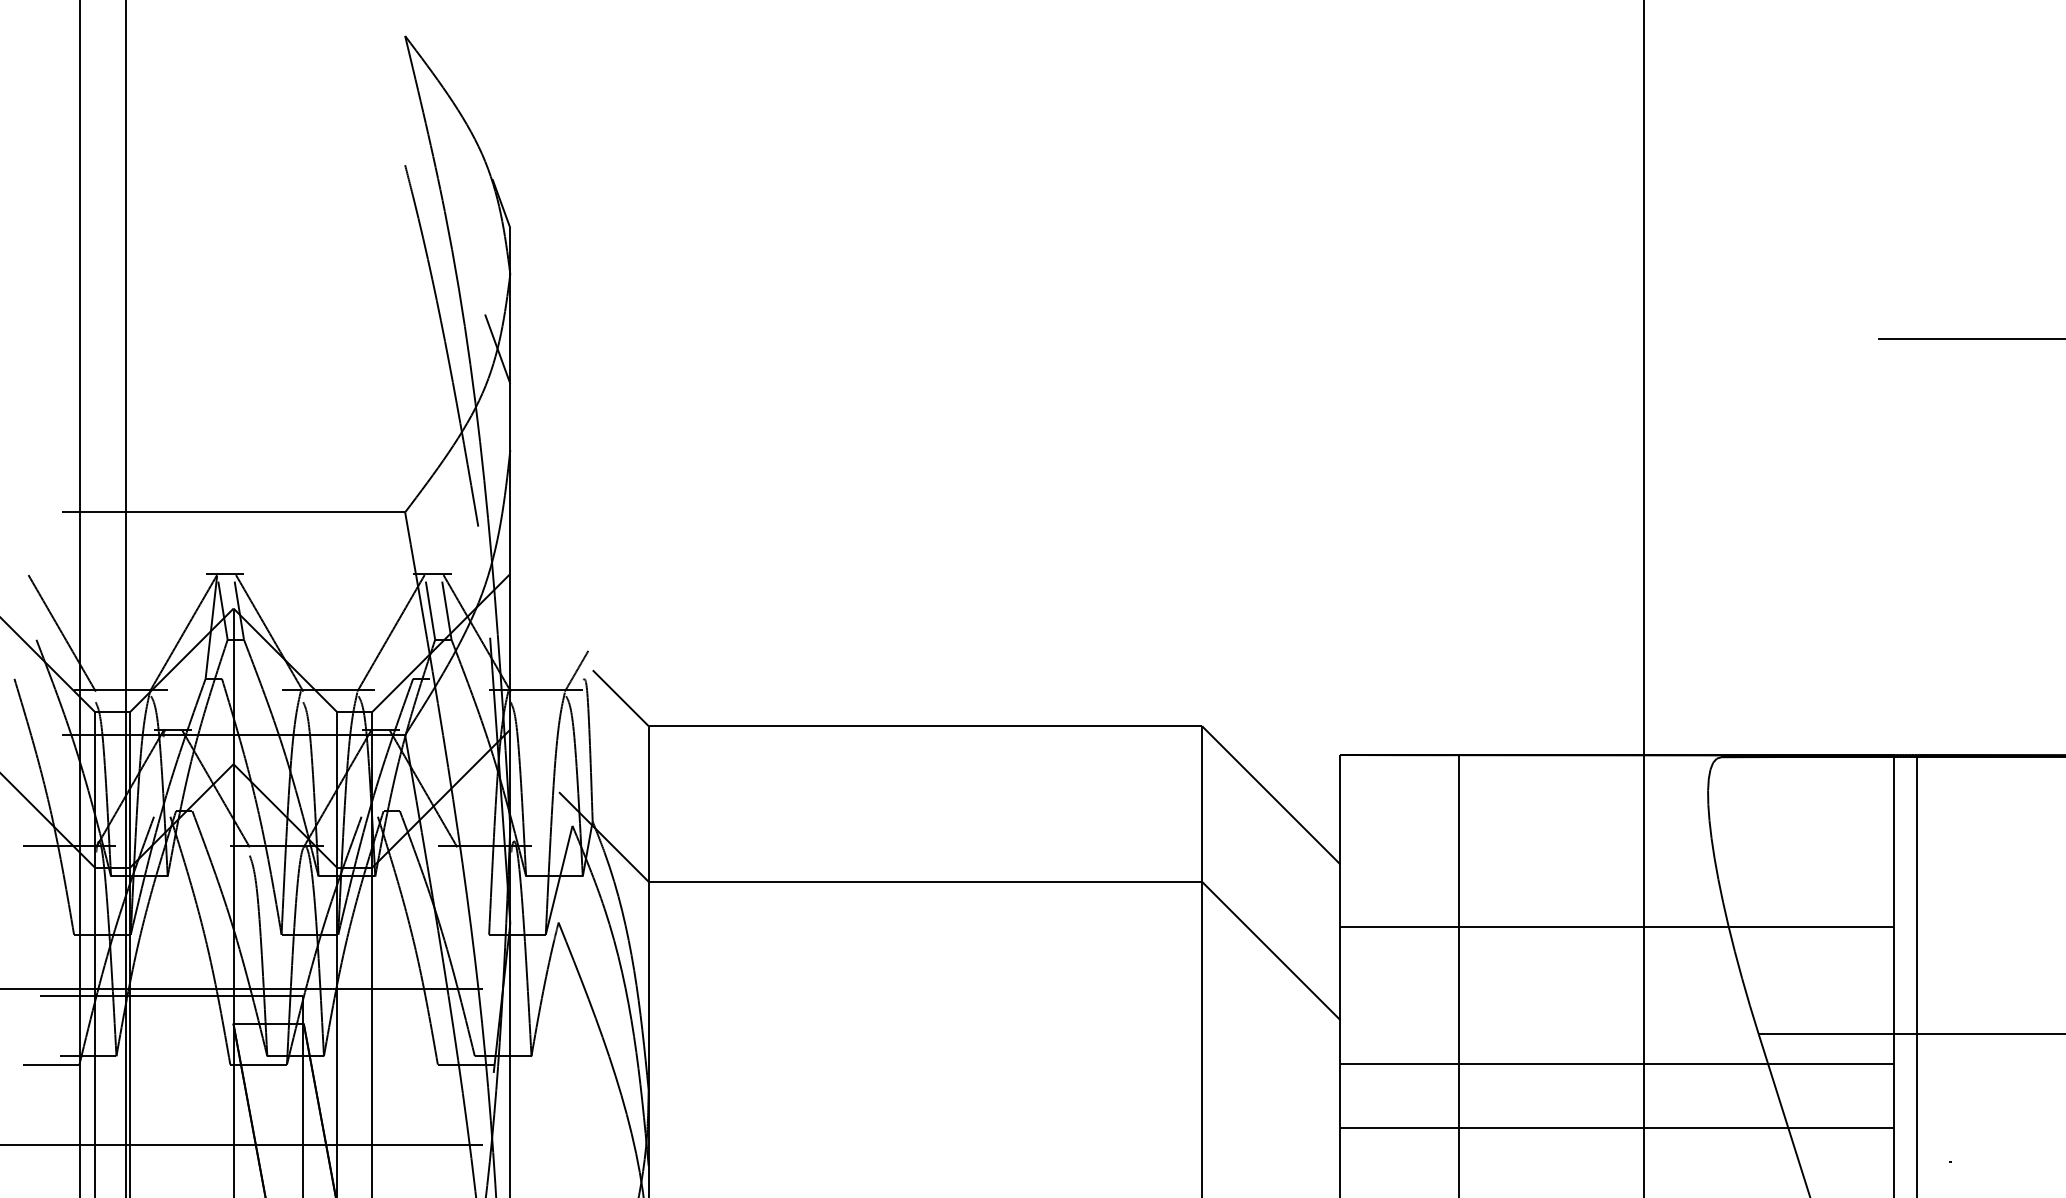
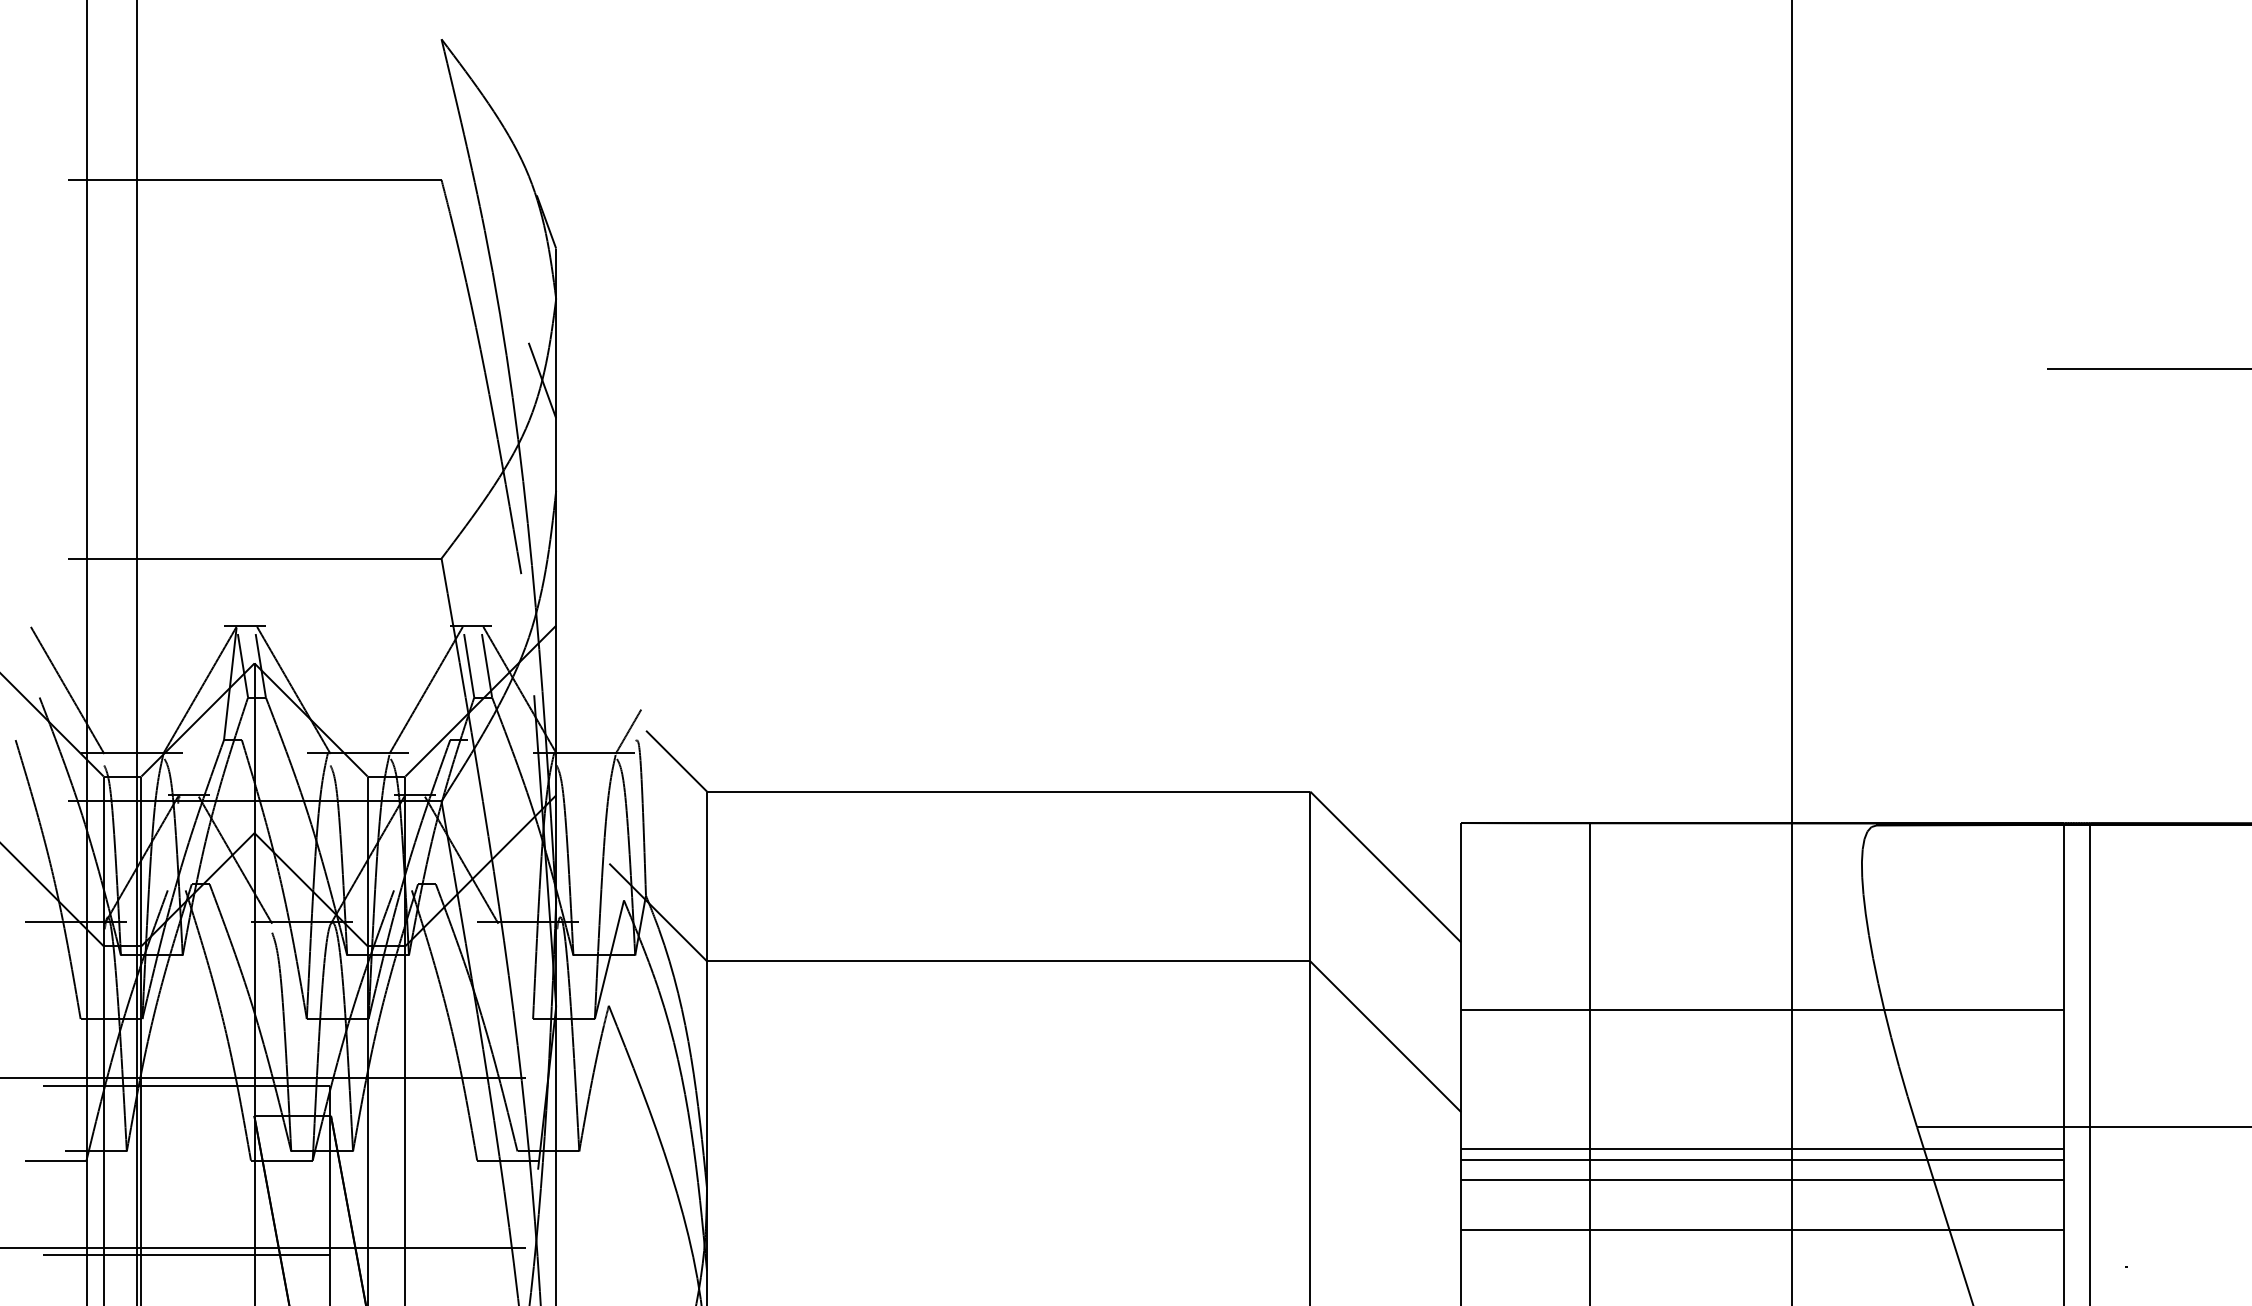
line: (233, 165) -> (254, 180), added
line: (1616, 1053) -> (1762, 1148), added
line: (1616, 1081) -> (1762, 1179), added
line: (171, 1151) -> (186, 1255), added

